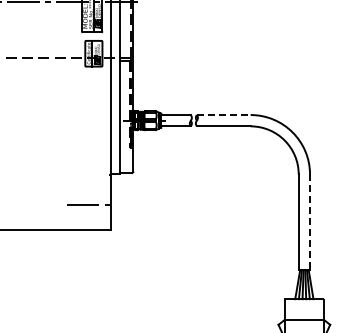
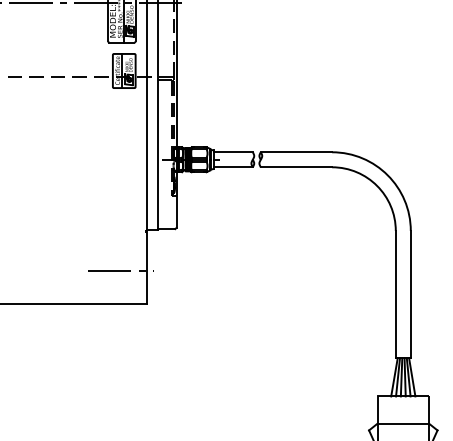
line: (223, 115) -> (296, 152), dashed -> solid
line: (310, 222) -> (411, 294), dashed -> solid

